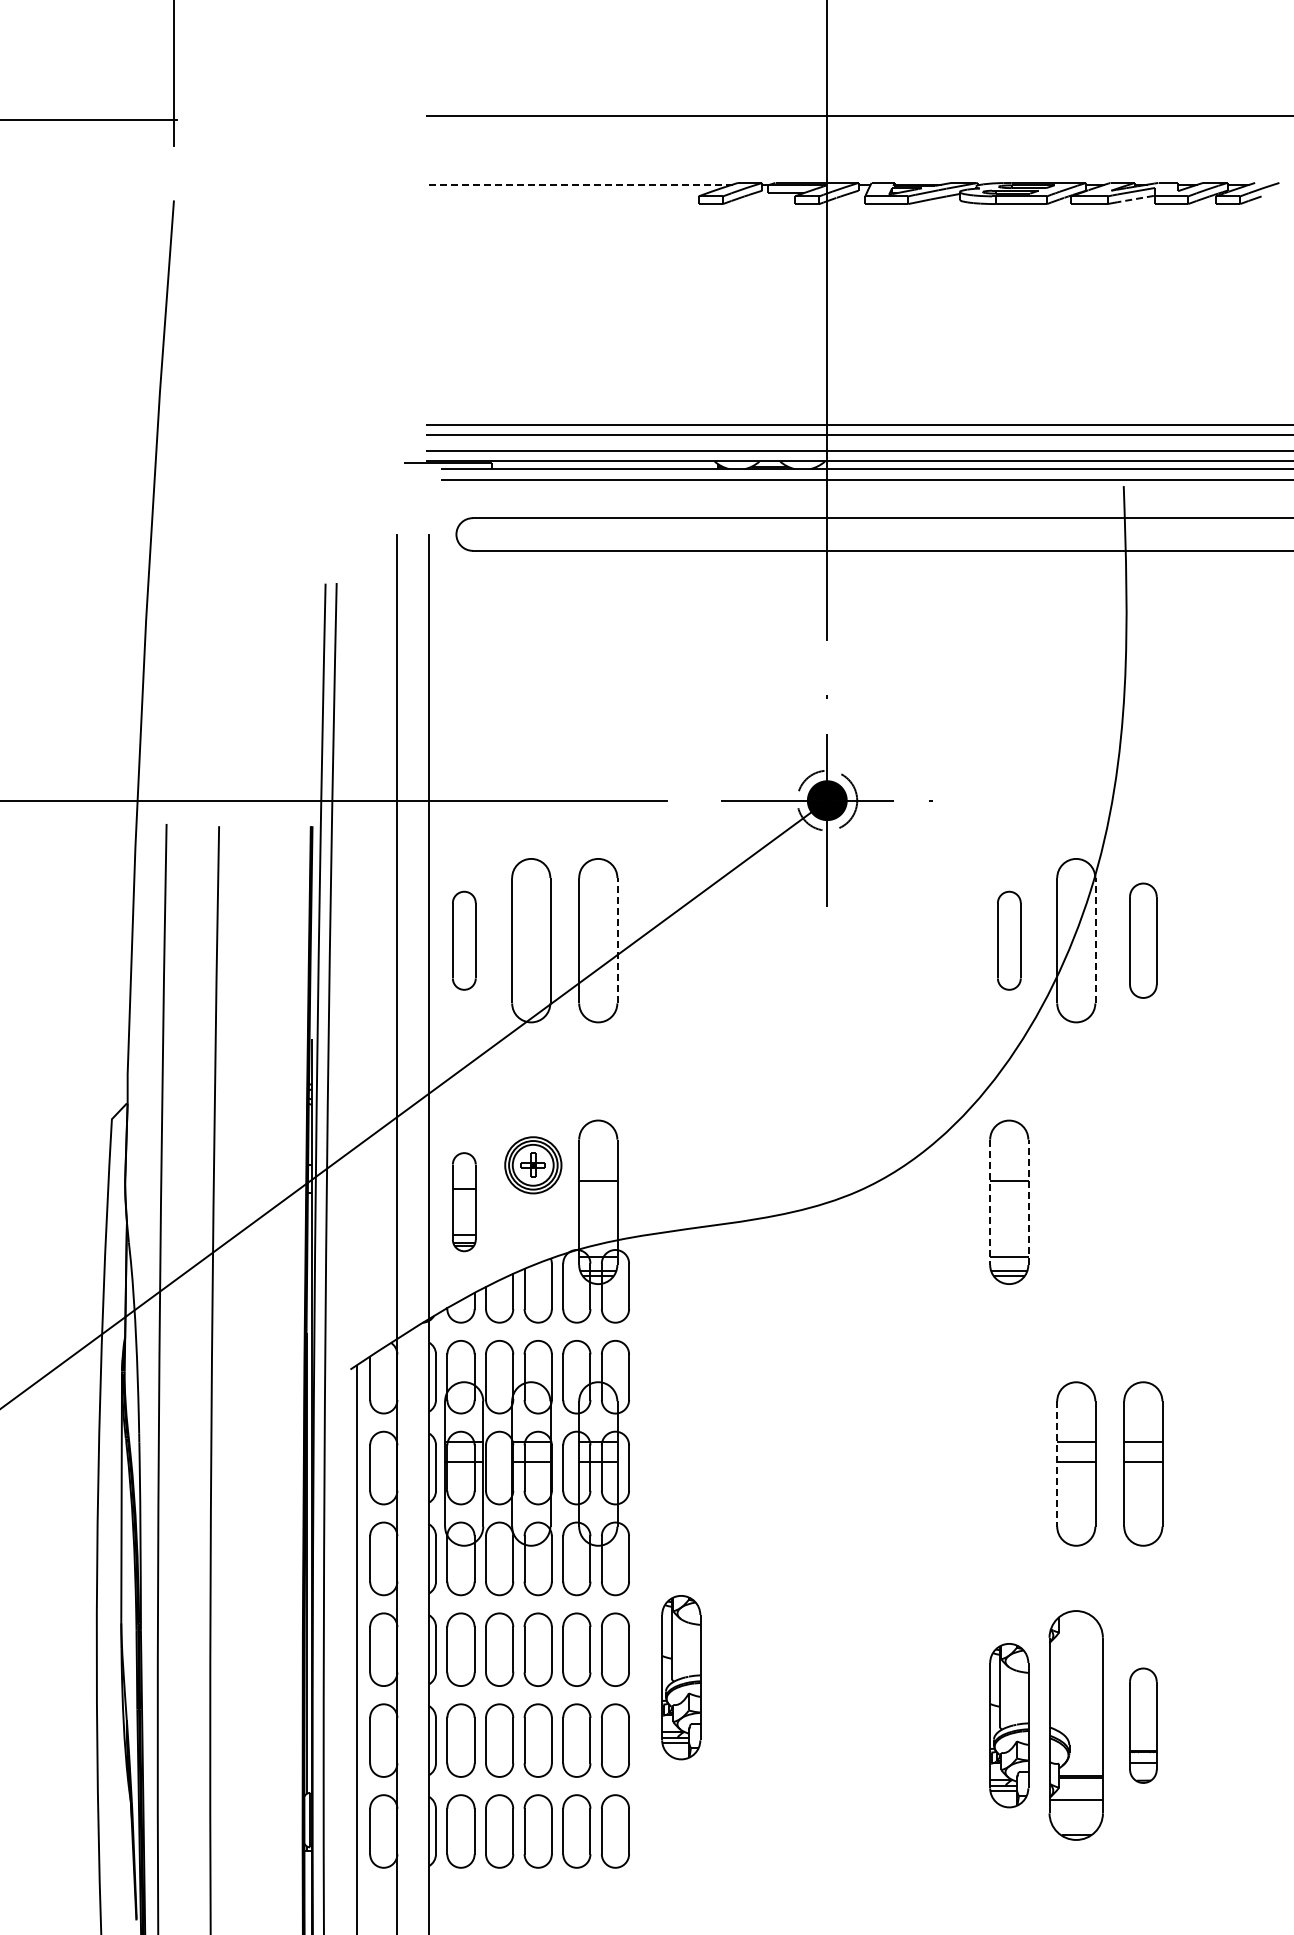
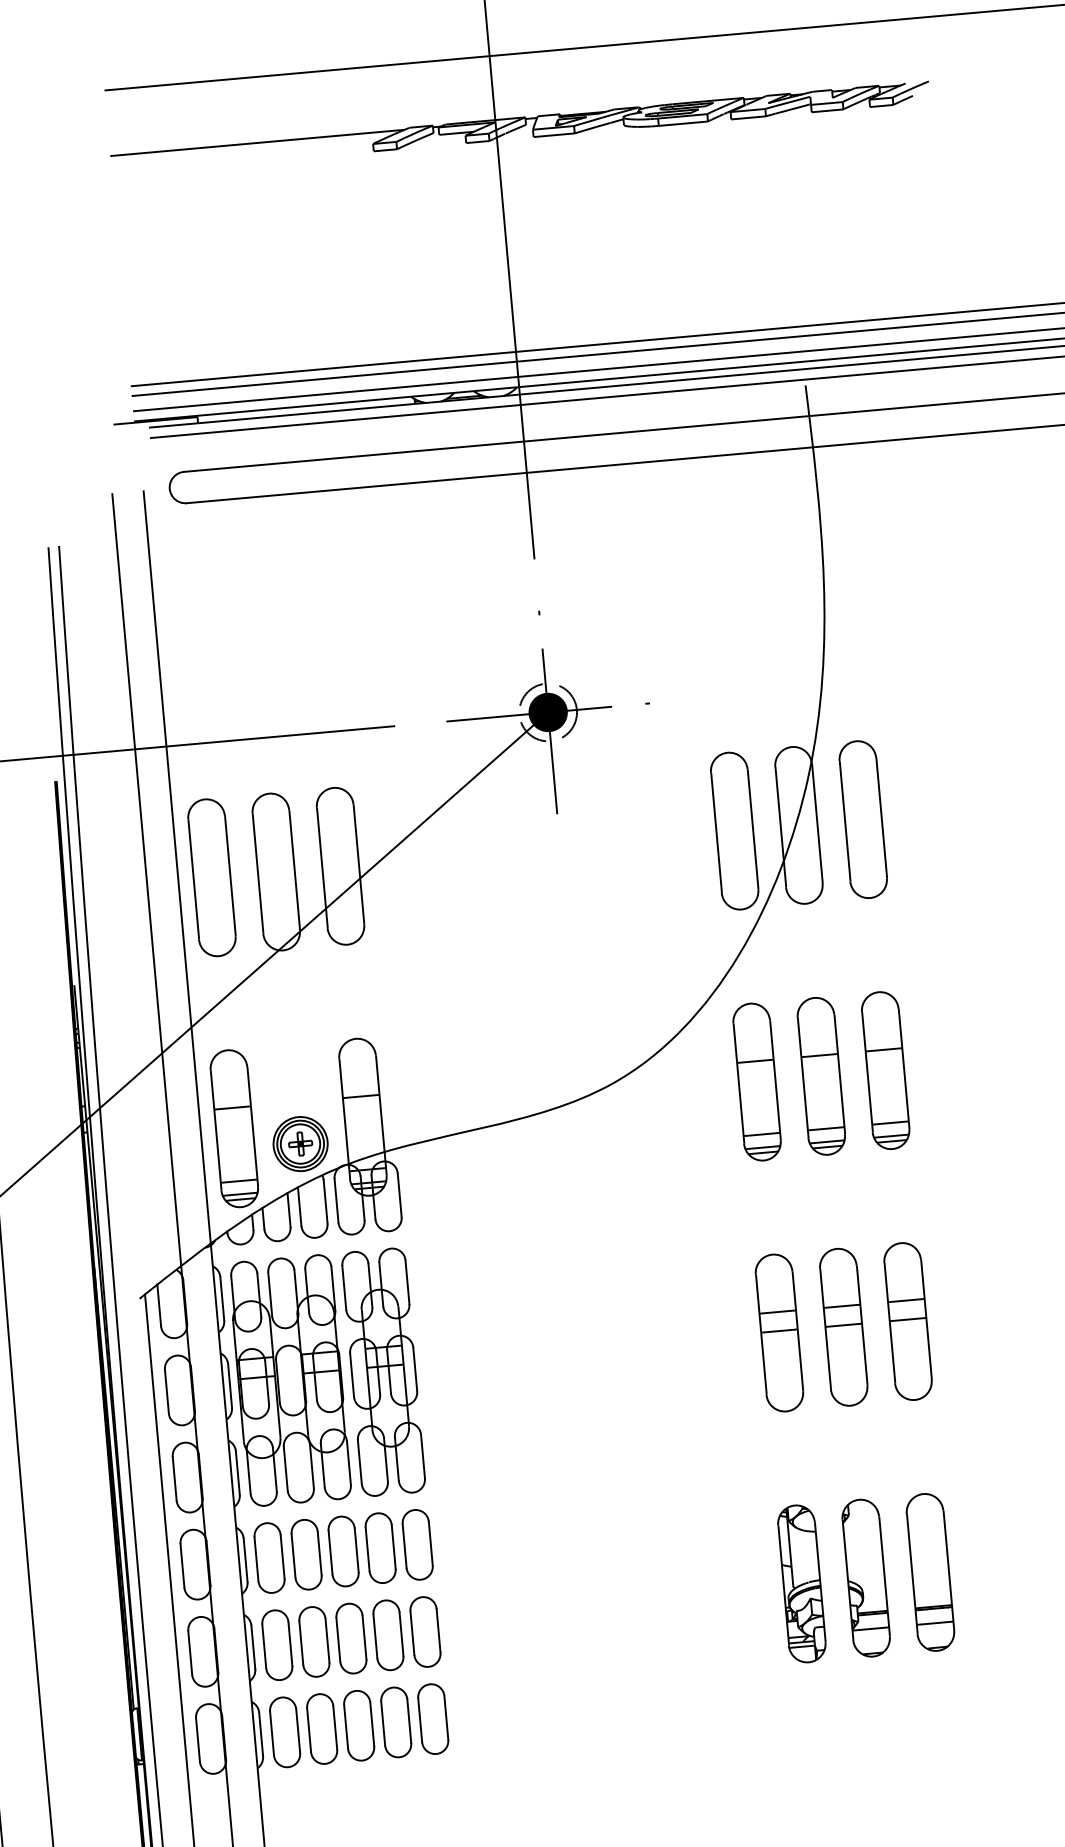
line: (579, 184) -> (257, 142), dashed -> solid
line: (1135, 199) -> (792, 109), dashed -> solid
part: (464, 940) -> (212, 877), size x1.67
line: (617, 940) -> (358, 864), dashed -> solid
part: (1009, 940) -> (734, 830), size x1.67
line: (1095, 940) -> (817, 823), dashed -> solid
part: (1143, 940) -> (863, 819), size x1.43
part: (533, 1165) -> (300, 1144), moved
part: (464, 1201) -> (234, 1127), size x1.67
part: (1076, 1201) -> (821, 1075), added
part: (1143, 1201) -> (885, 1069), added
line: (990, 1202) -> (739, 1083), dashed -> solid
line: (1028, 1202) -> (775, 1080), dashed -> solid
part: (1009, 1463) -> (779, 1332), added
line: (1057, 1464) -> (825, 1329), dashed -> solid
part: (681, 1677) -> (483, 1565), removed
part: (1076, 1725) -> (866, 1578), size x0.71
part: (1143, 1725) -> (930, 1572), size x1.43

